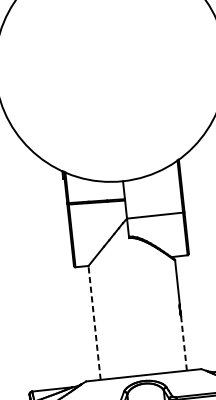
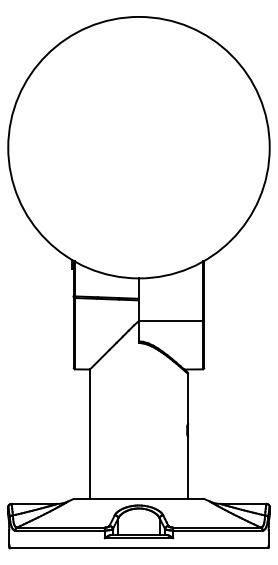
line: (94, 323) -> (89, 434), dashed -> solid
line: (184, 342) -> (188, 467), dashed -> solid

